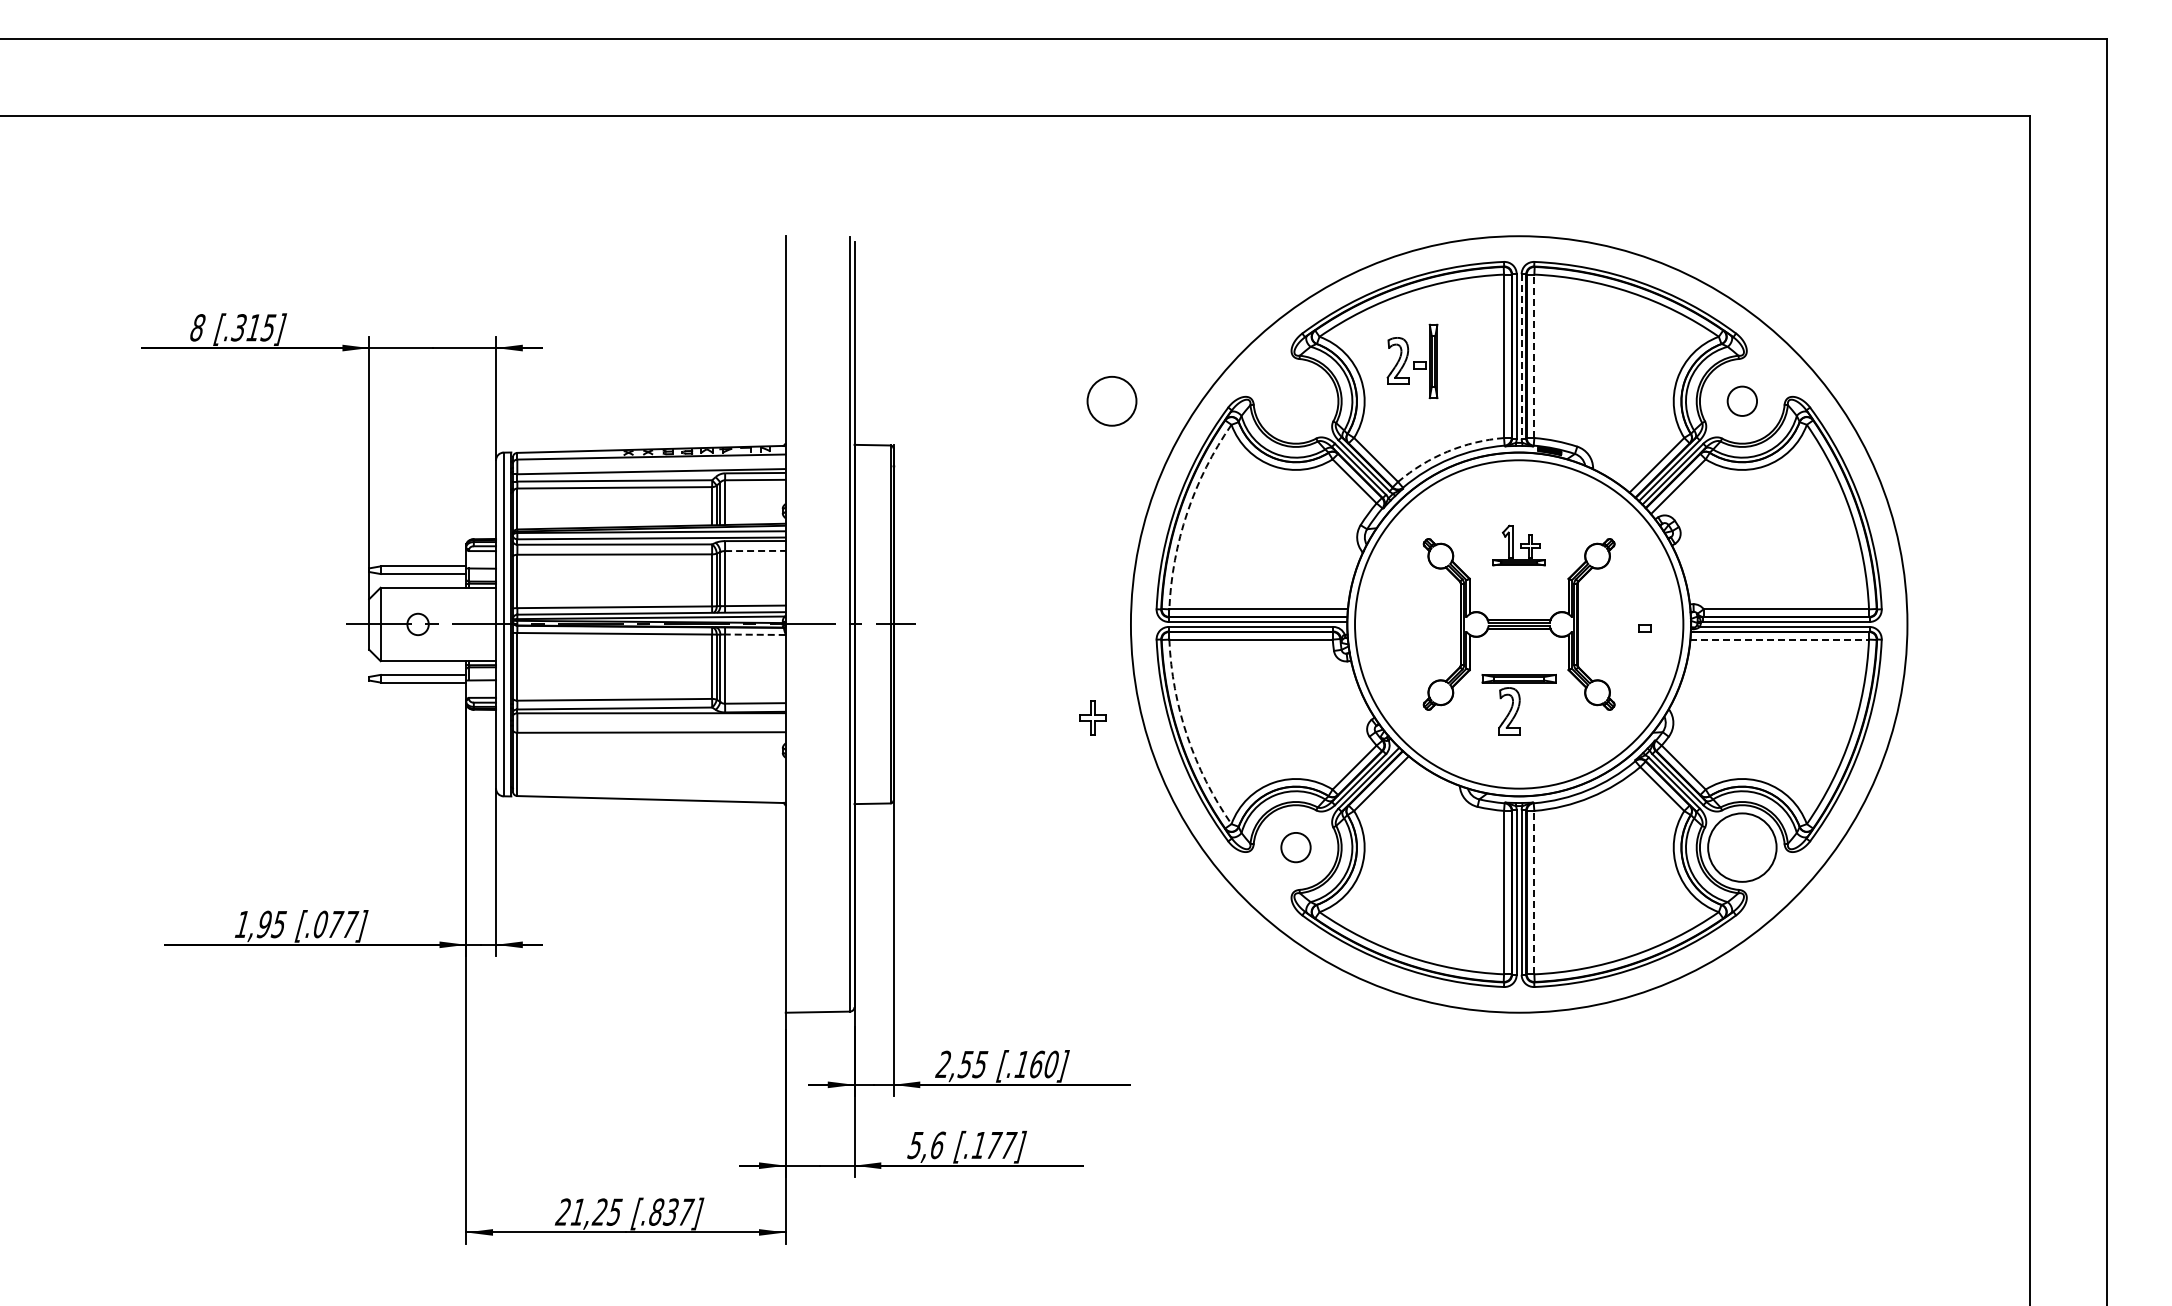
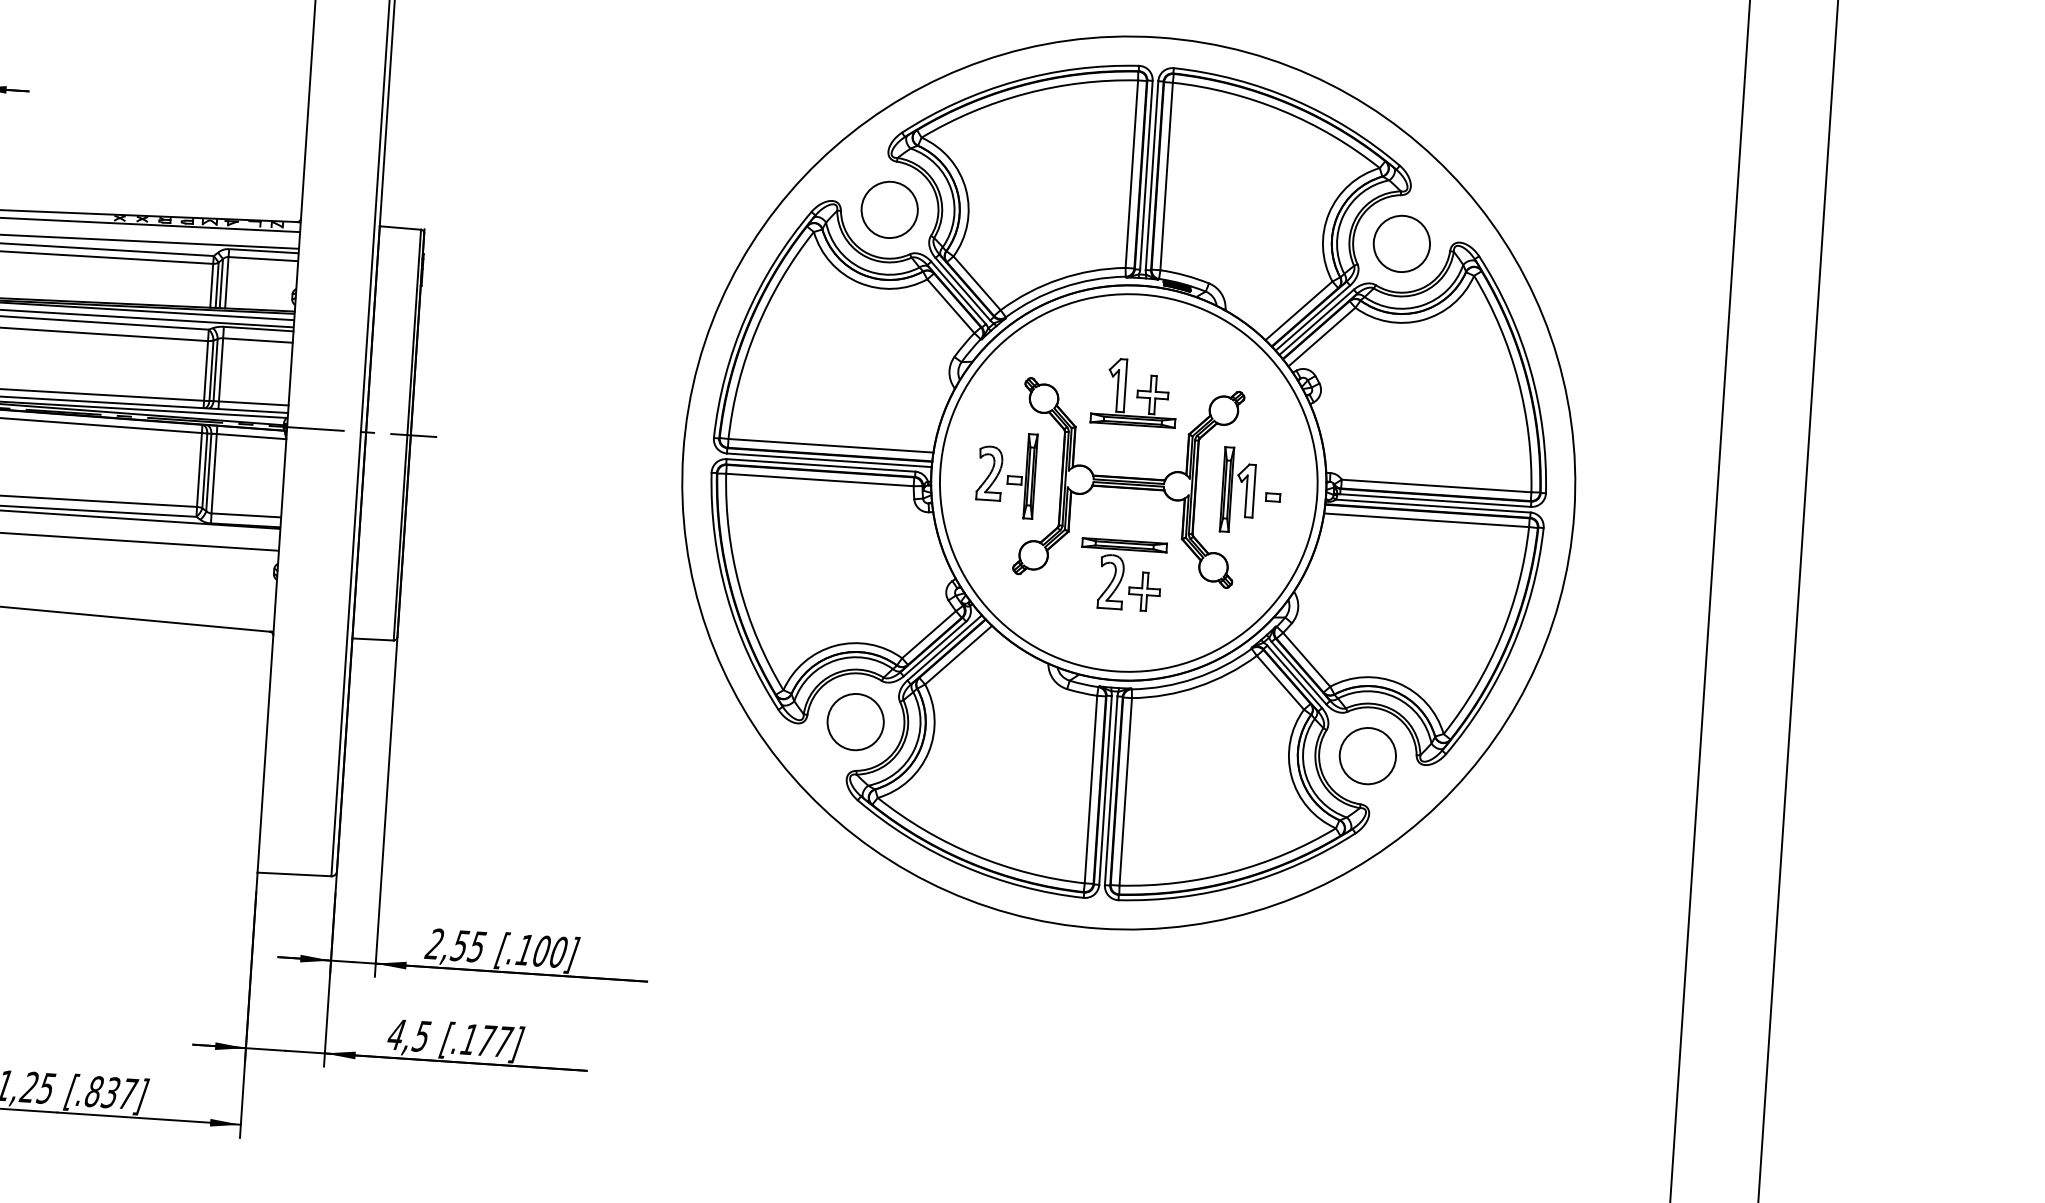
line: (1521, 356) -> (1151, 175), dashed -> solid
line: (1534, 356) -> (1166, 176), dashed -> solid
part: (1412, 361) -> (1006, 474), moved
circle: (1741, 400) -> (1400, 242), size x1.67
circle: (1111, 401) -> (889, 210), moved
arc: (1447, 451) -> (1059, 279), dashed -> solid
arc: (1187, 512) -> (756, 329), dashed -> solid
part: (1518, 545) -> (1134, 392), size x1.43
line: (755, 551) -> (258, 341), dashed -> solid
part: (1614, 624) -> (1238, 490), added
line: (754, 634) -> (250, 436), dashed -> solid
line: (1780, 639) -> (1427, 520), dashed -> solid
part: (1092, 717) -> (1143, 591), moved
arc: (1187, 736) -> (739, 586), dashed -> solid
circle: (1295, 847) -> (855, 721), size x1.67
circle: (1741, 847) -> (1366, 755), size x0.71
line: (1534, 892) -> (1125, 791), dashed -> solid
text: (1037, 1063) -> (542, 950), [.160] -> [.100]
text: (926, 1145) -> (408, 1035), 5,6 -> 4,5

